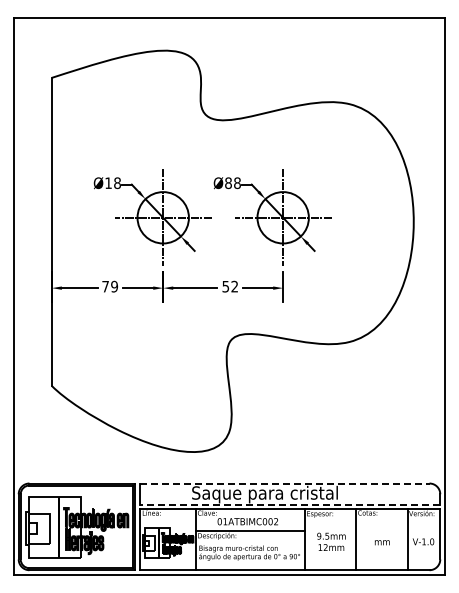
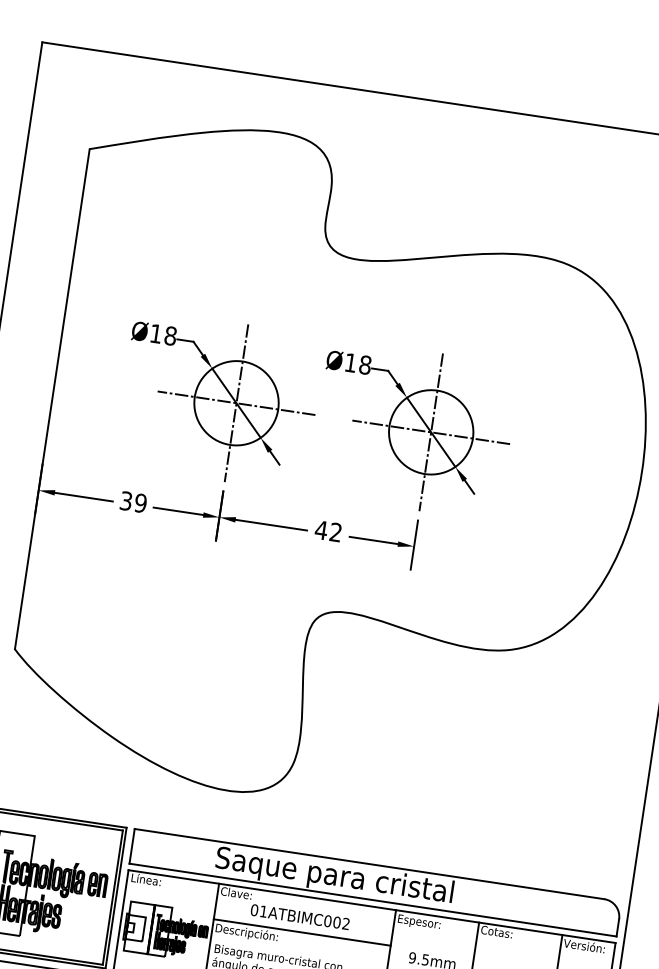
text: (228, 183) -> (350, 363), Ø88 -> Ø18
text: (105, 286) -> (126, 500), 79 -> 39
text: (225, 286) -> (320, 529), 52 -> 42
line: (284, 483) -> (368, 863), dashed -> solid
line: (289, 504) -> (371, 899), dashed -> solid

